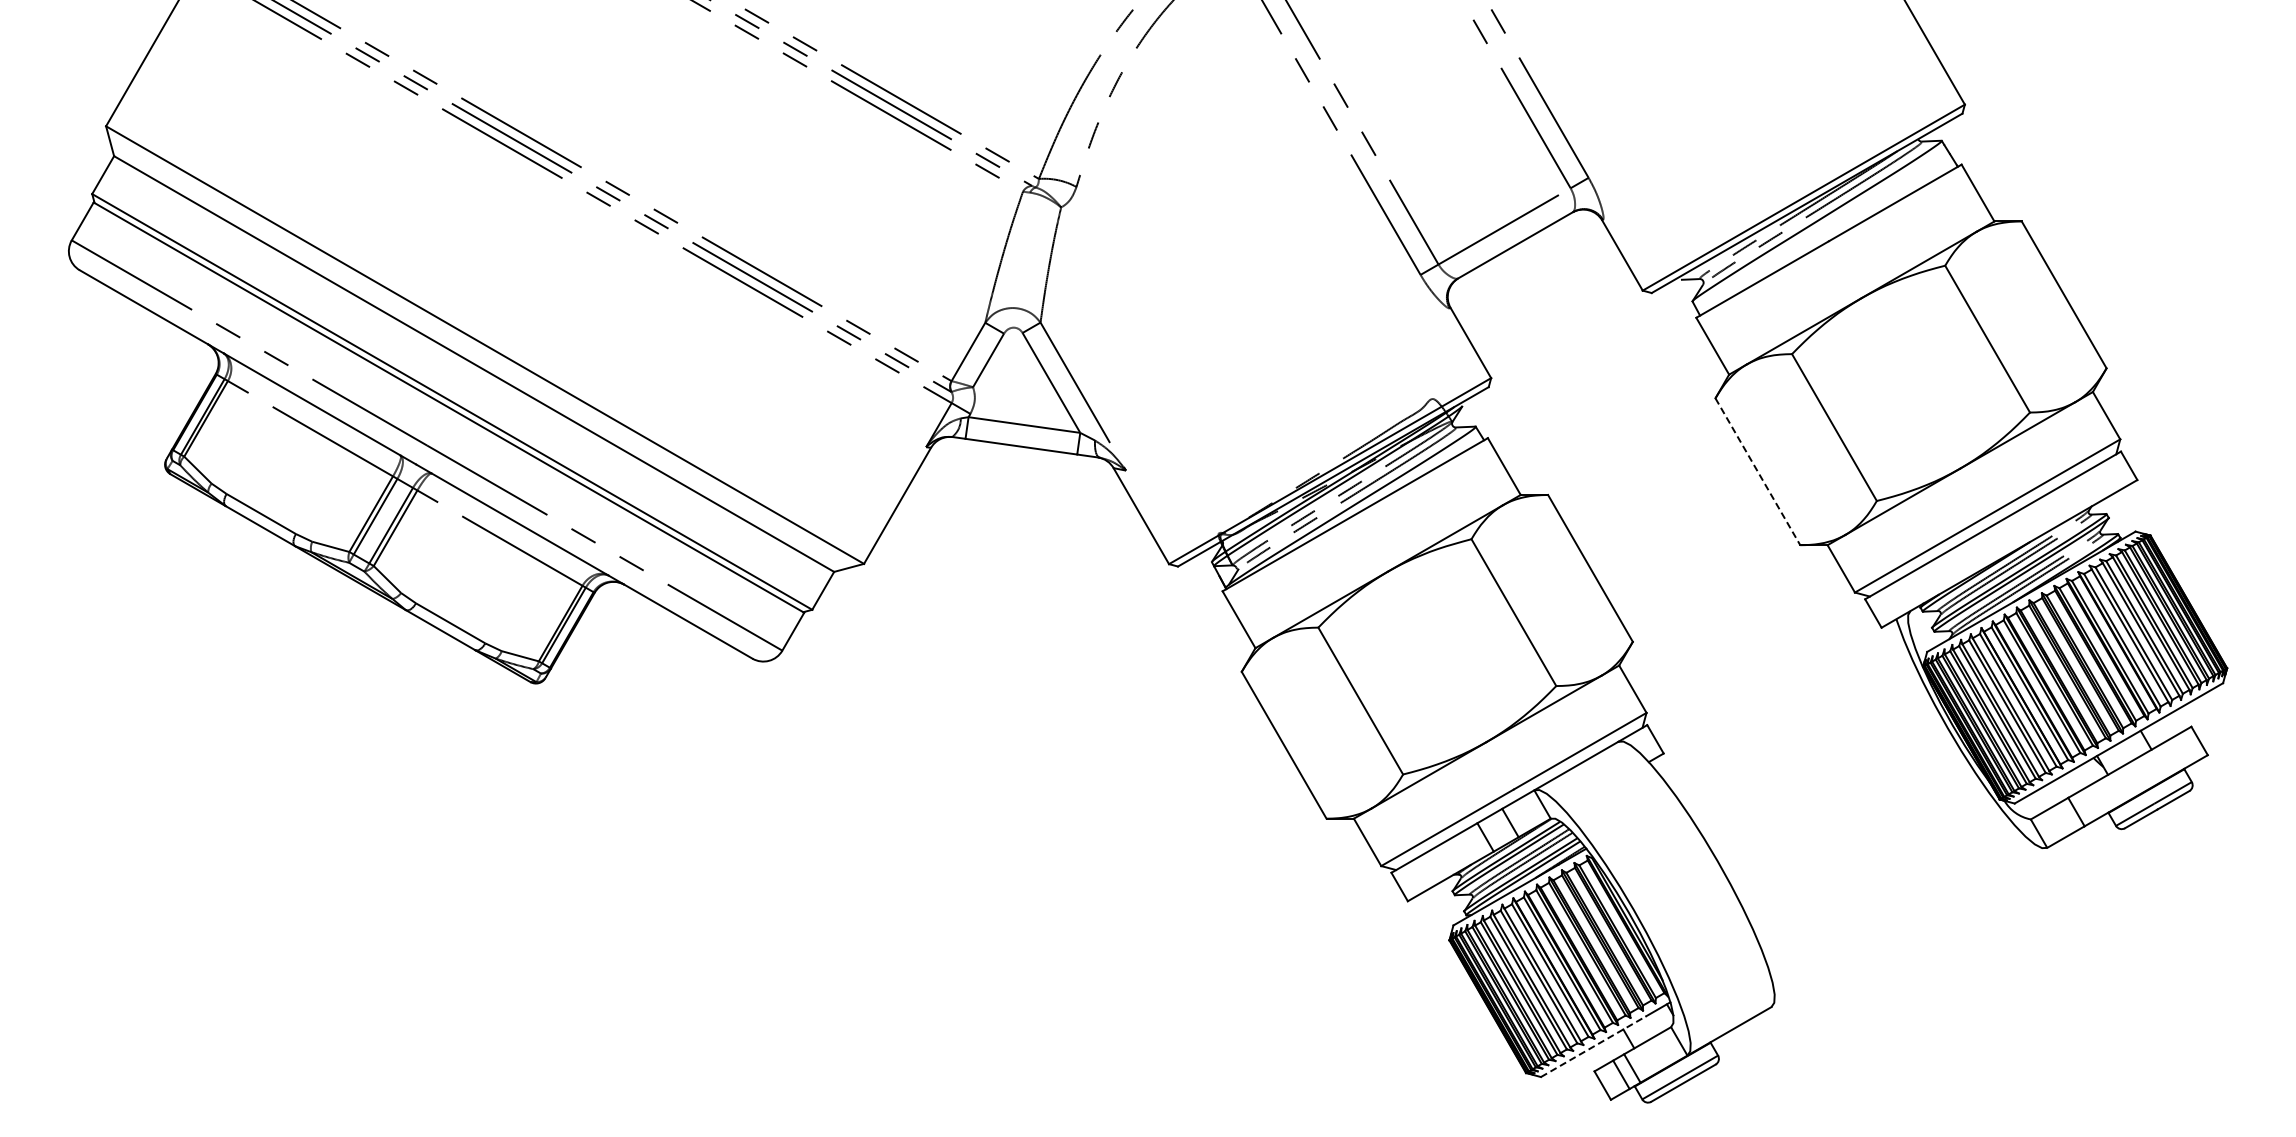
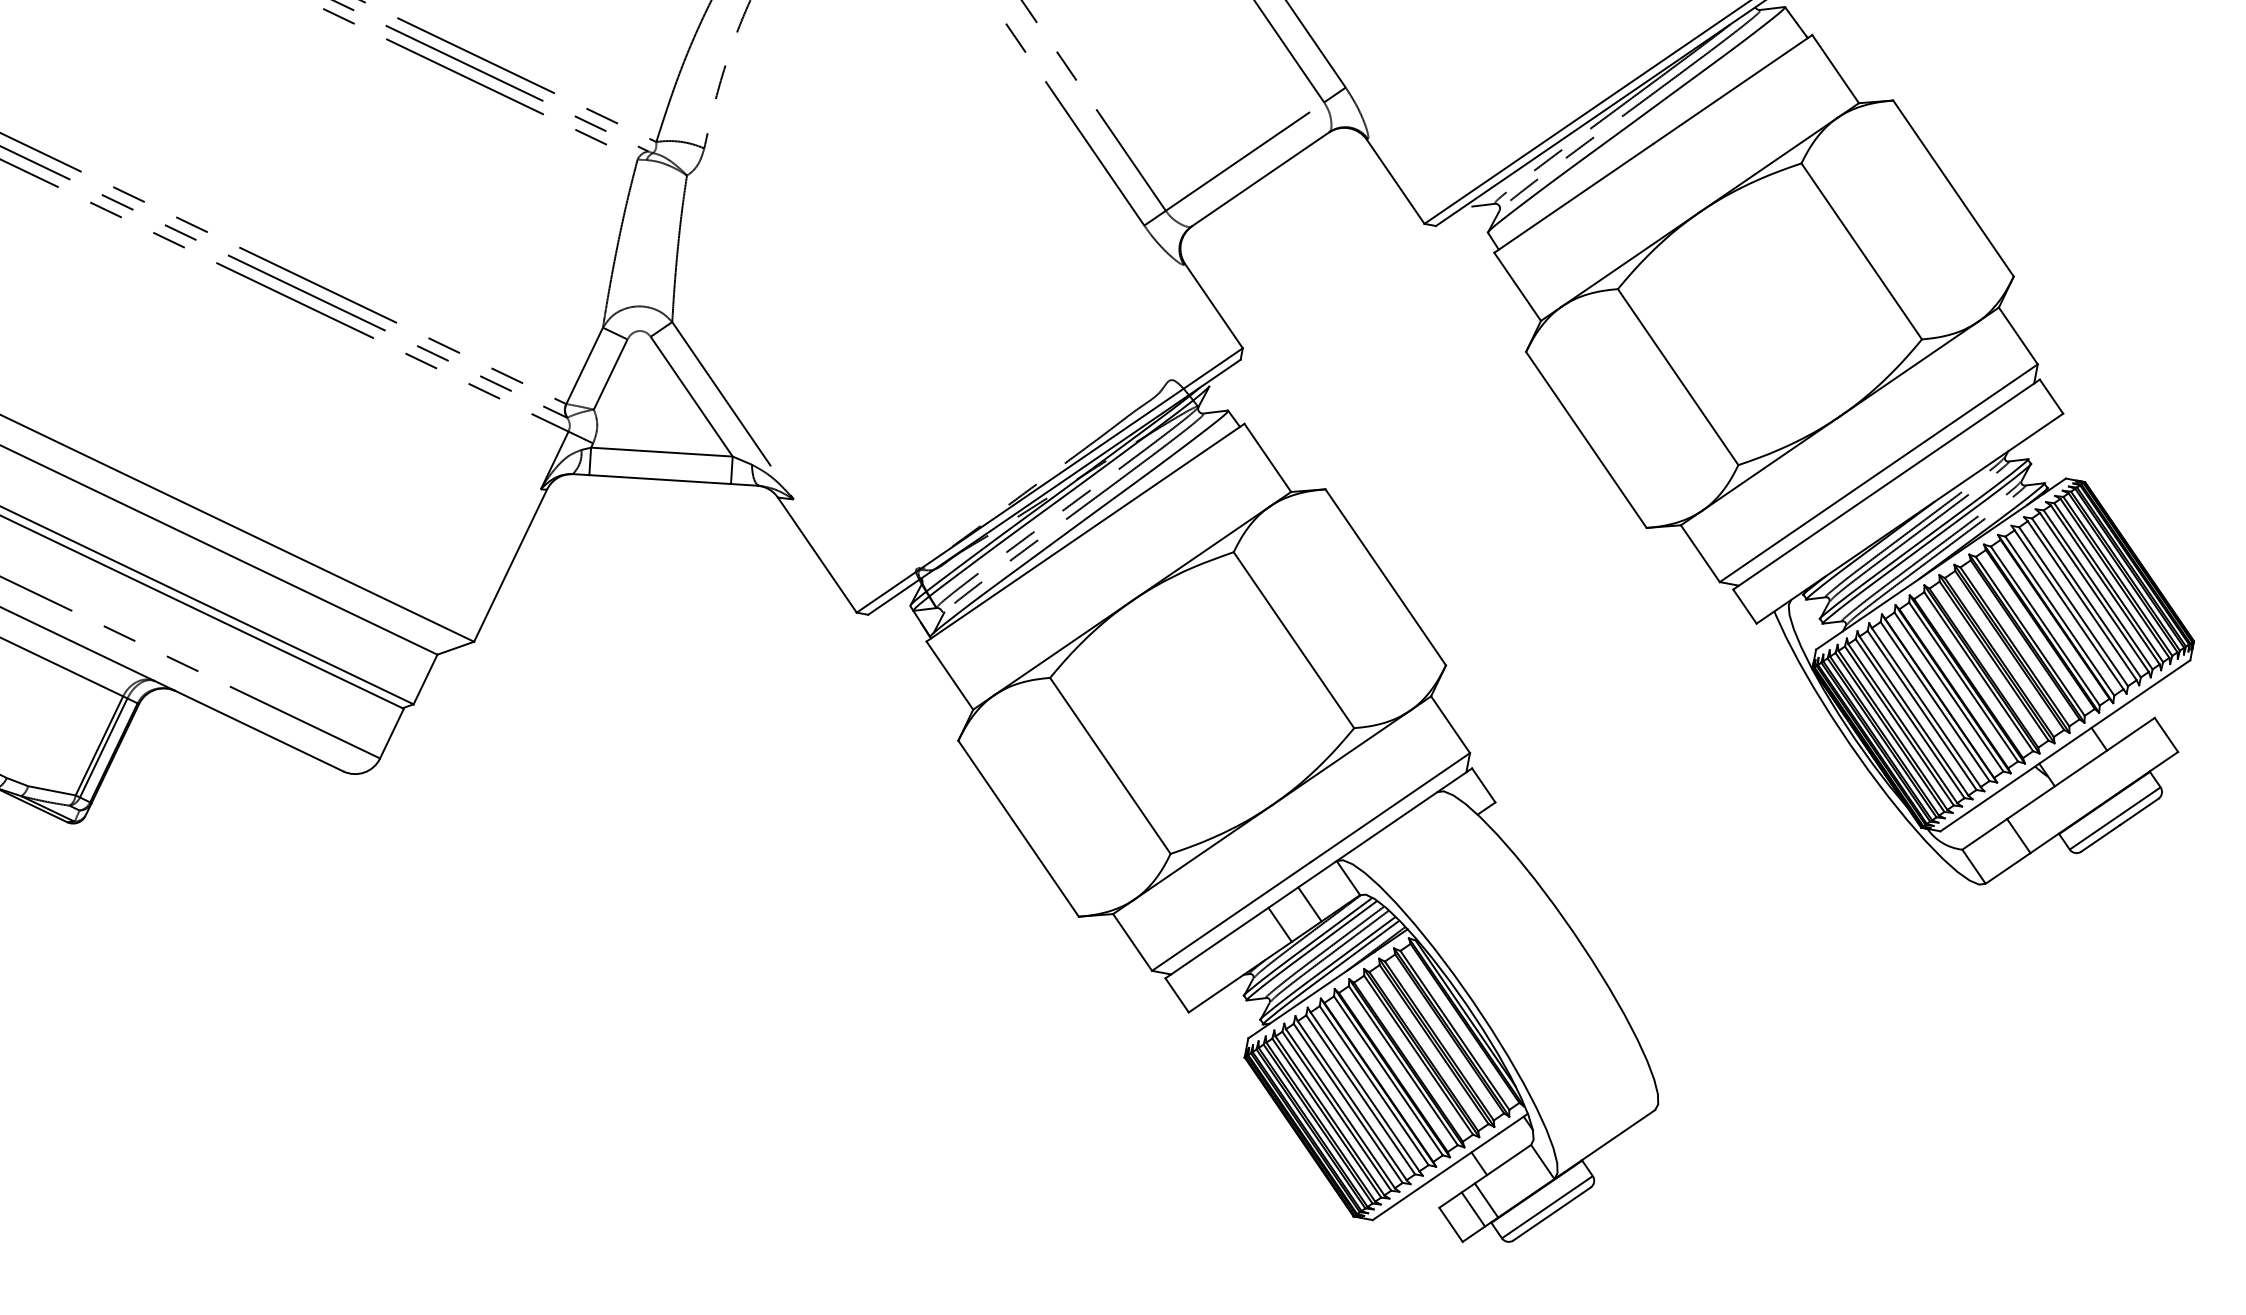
line: (1757, 471) -> (1585, 439), dashed -> solid
line: (1593, 1046) -> (1435, 1176), dashed -> solid

